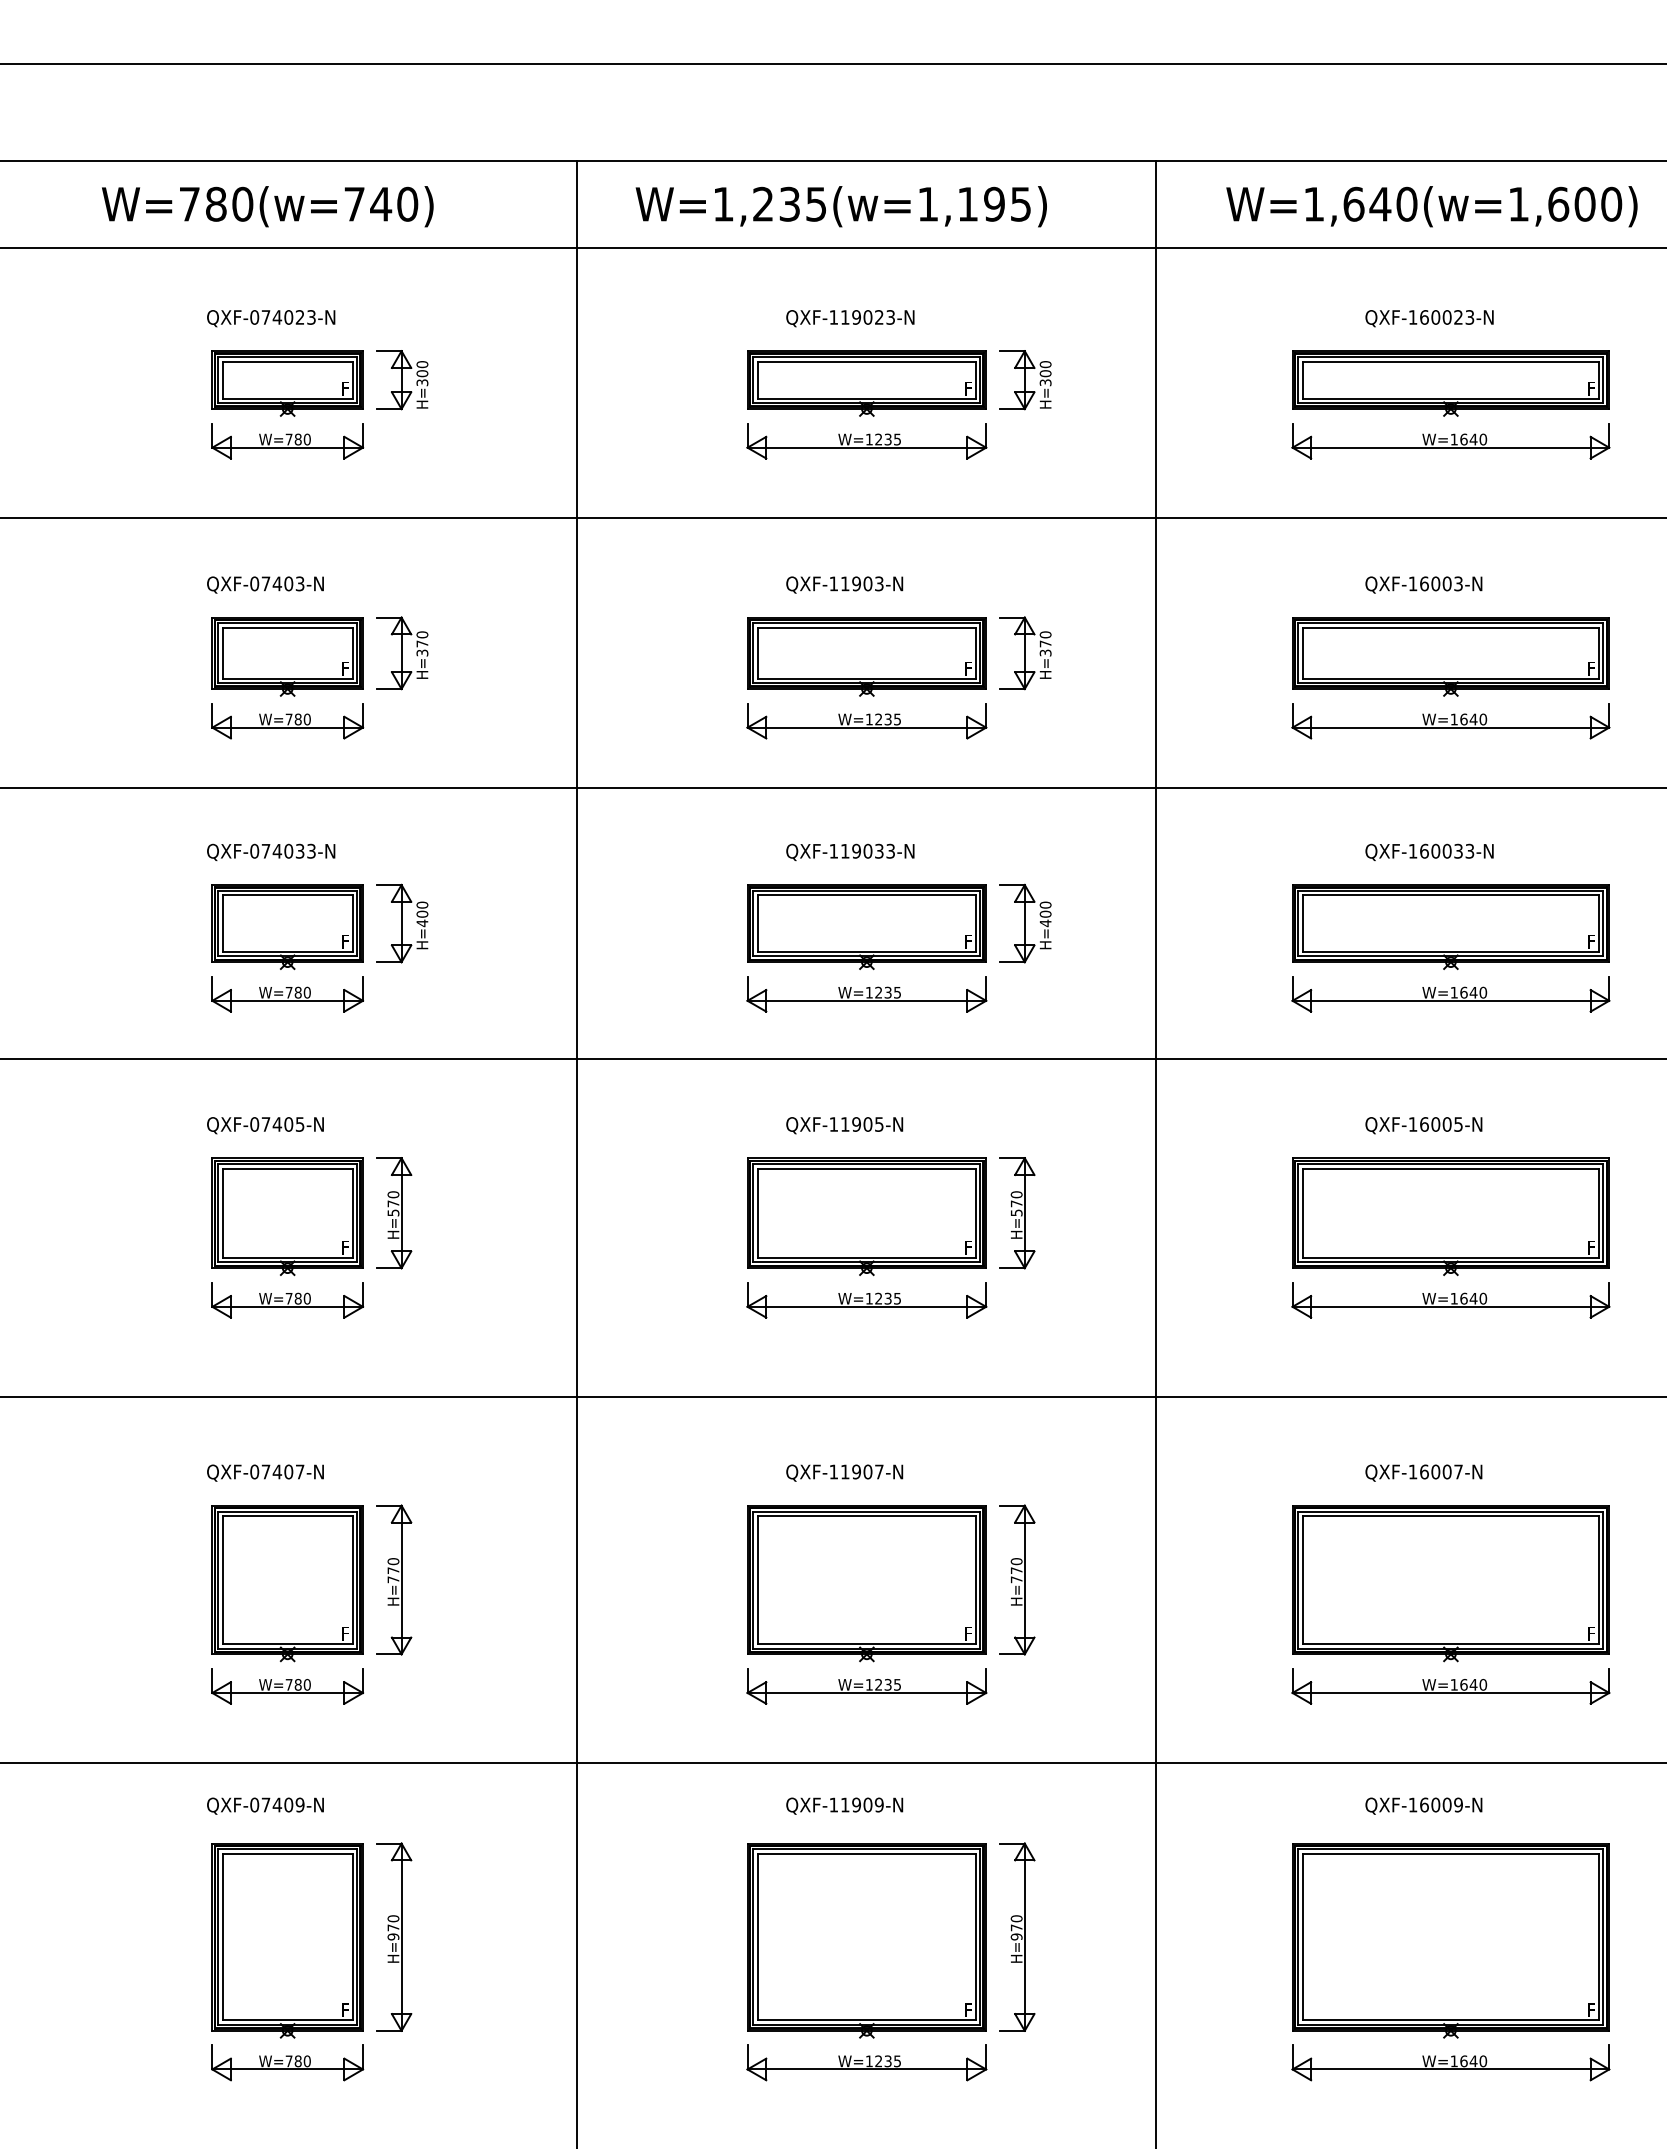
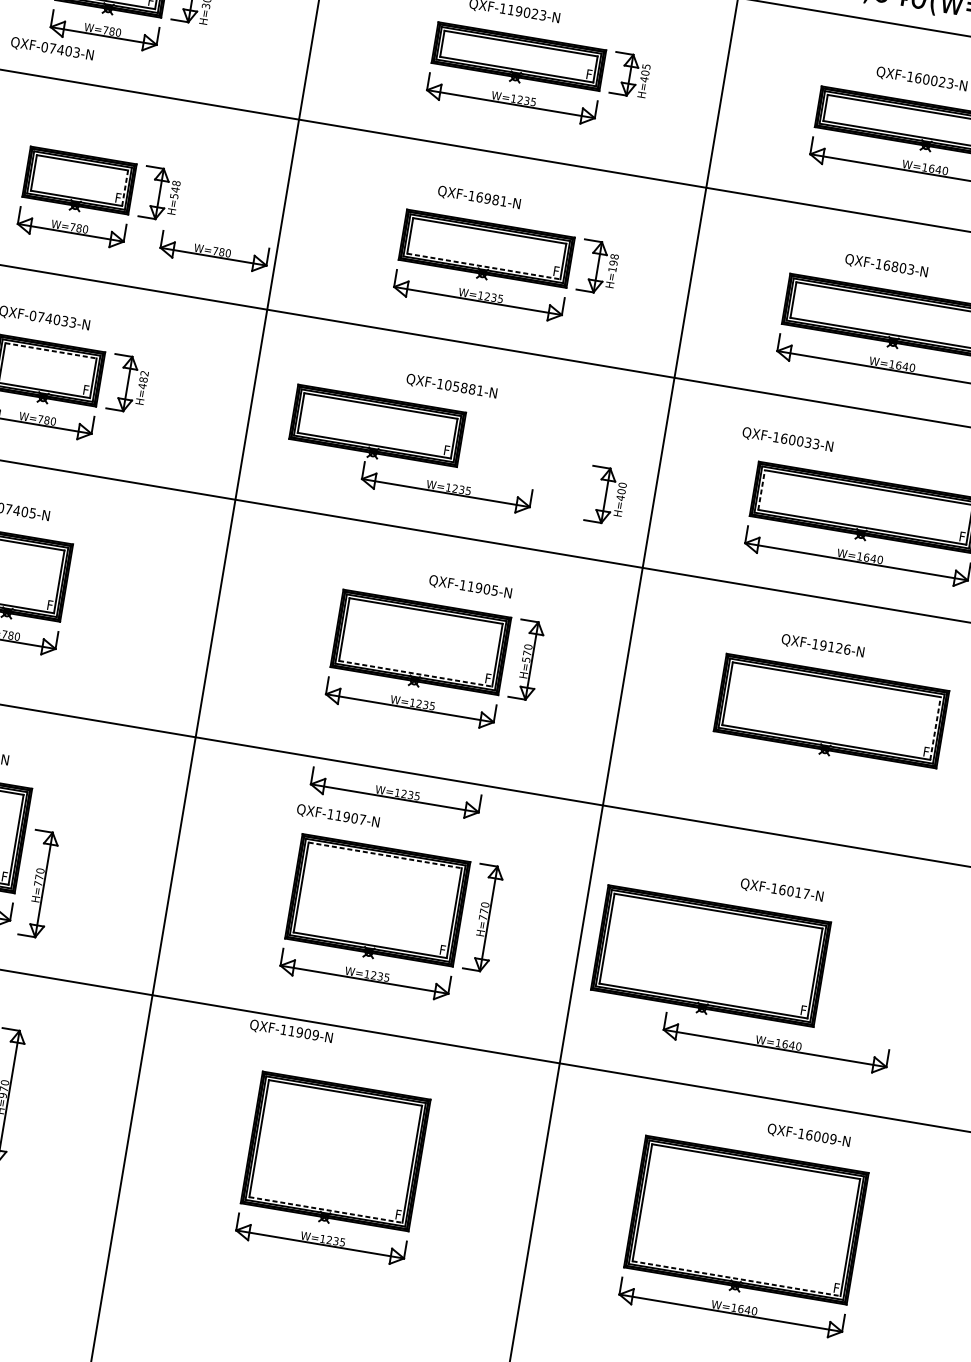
text: (1045, 373) -> (645, 73), H=300 -> H=405
text: (861, 583) -> (491, 199), QXF-11903-N -> QXF-16981-N
text: (1435, 583) -> (894, 266), QXF-16003-N -> QXF-16803-N
text: (265, 584) -> (52, 48), moved
text: (422, 643) -> (175, 189), H=370 -> H=548
text: (1045, 643) -> (613, 262), H=370 -> H=198
line: (352, 652) -> (125, 187), solid -> dashed
line: (866, 678) -> (483, 266), solid -> dashed
part: (490, 721) -> (214, 252), added
text: (867, 850) -> (464, 387), QXF-119033-N -> QXF-105881-N
text: (1429, 851) -> (787, 439), moved
line: (287, 895) -> (50, 350), solid -> dashed
text: (422, 909) -> (144, 376), H=400 -> H=482
part: (1025, 923) -> (606, 495), moved
line: (1303, 923) -> (761, 490), solid -> dashed
part: (866, 926) -> (377, 427), moved
text: (1441, 1124) -> (835, 647), QXF-16005-N -> QXF-19126-N
text: (844, 1125) -> (470, 587), moved
part: (394, 1213) -> (88, 587), removed
line: (1598, 1213) -> (935, 728), solid -> dashed
line: (866, 1257) -> (415, 673), solid -> dashed
part: (1450, 1300) -> (820, 772), removed
part: (866, 1428) -> (395, 793), added
text: (1446, 1471) -> (798, 892), QXF-16007-N -> QXF-16017-N
text: (844, 1472) -> (338, 815), moved
line: (866, 1516) -> (384, 855), solid -> dashed
part: (394, 1579) -> (39, 883), moved
part: (1450, 1583) -> (710, 958), moved
text: (844, 1805) -> (291, 1031), moved
text: (1423, 1805) -> (808, 1135), moved
part: (1017, 1936) -> (441, 1168), removed
line: (866, 2020) -> (325, 1209), solid -> dashed
line: (1450, 2020) -> (736, 1278), solid -> dashed

